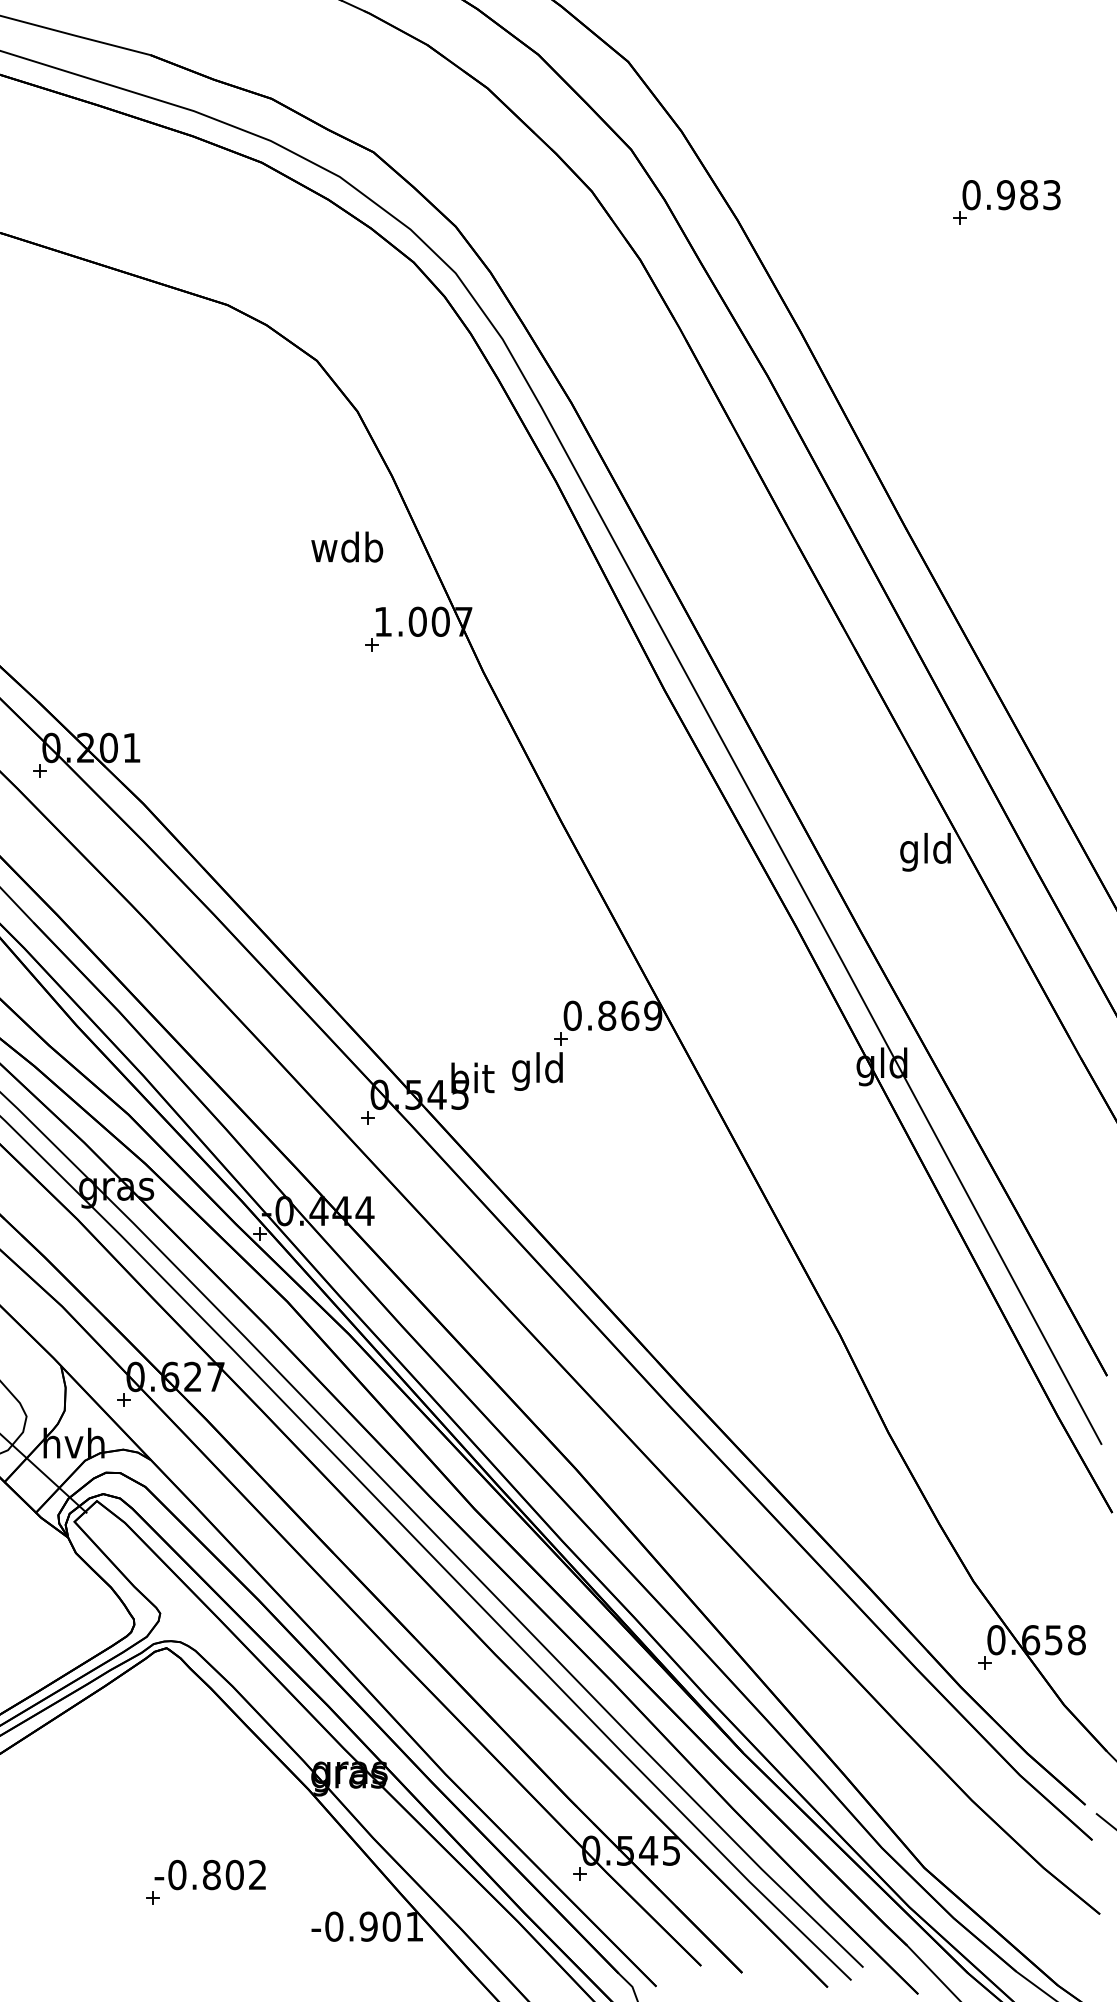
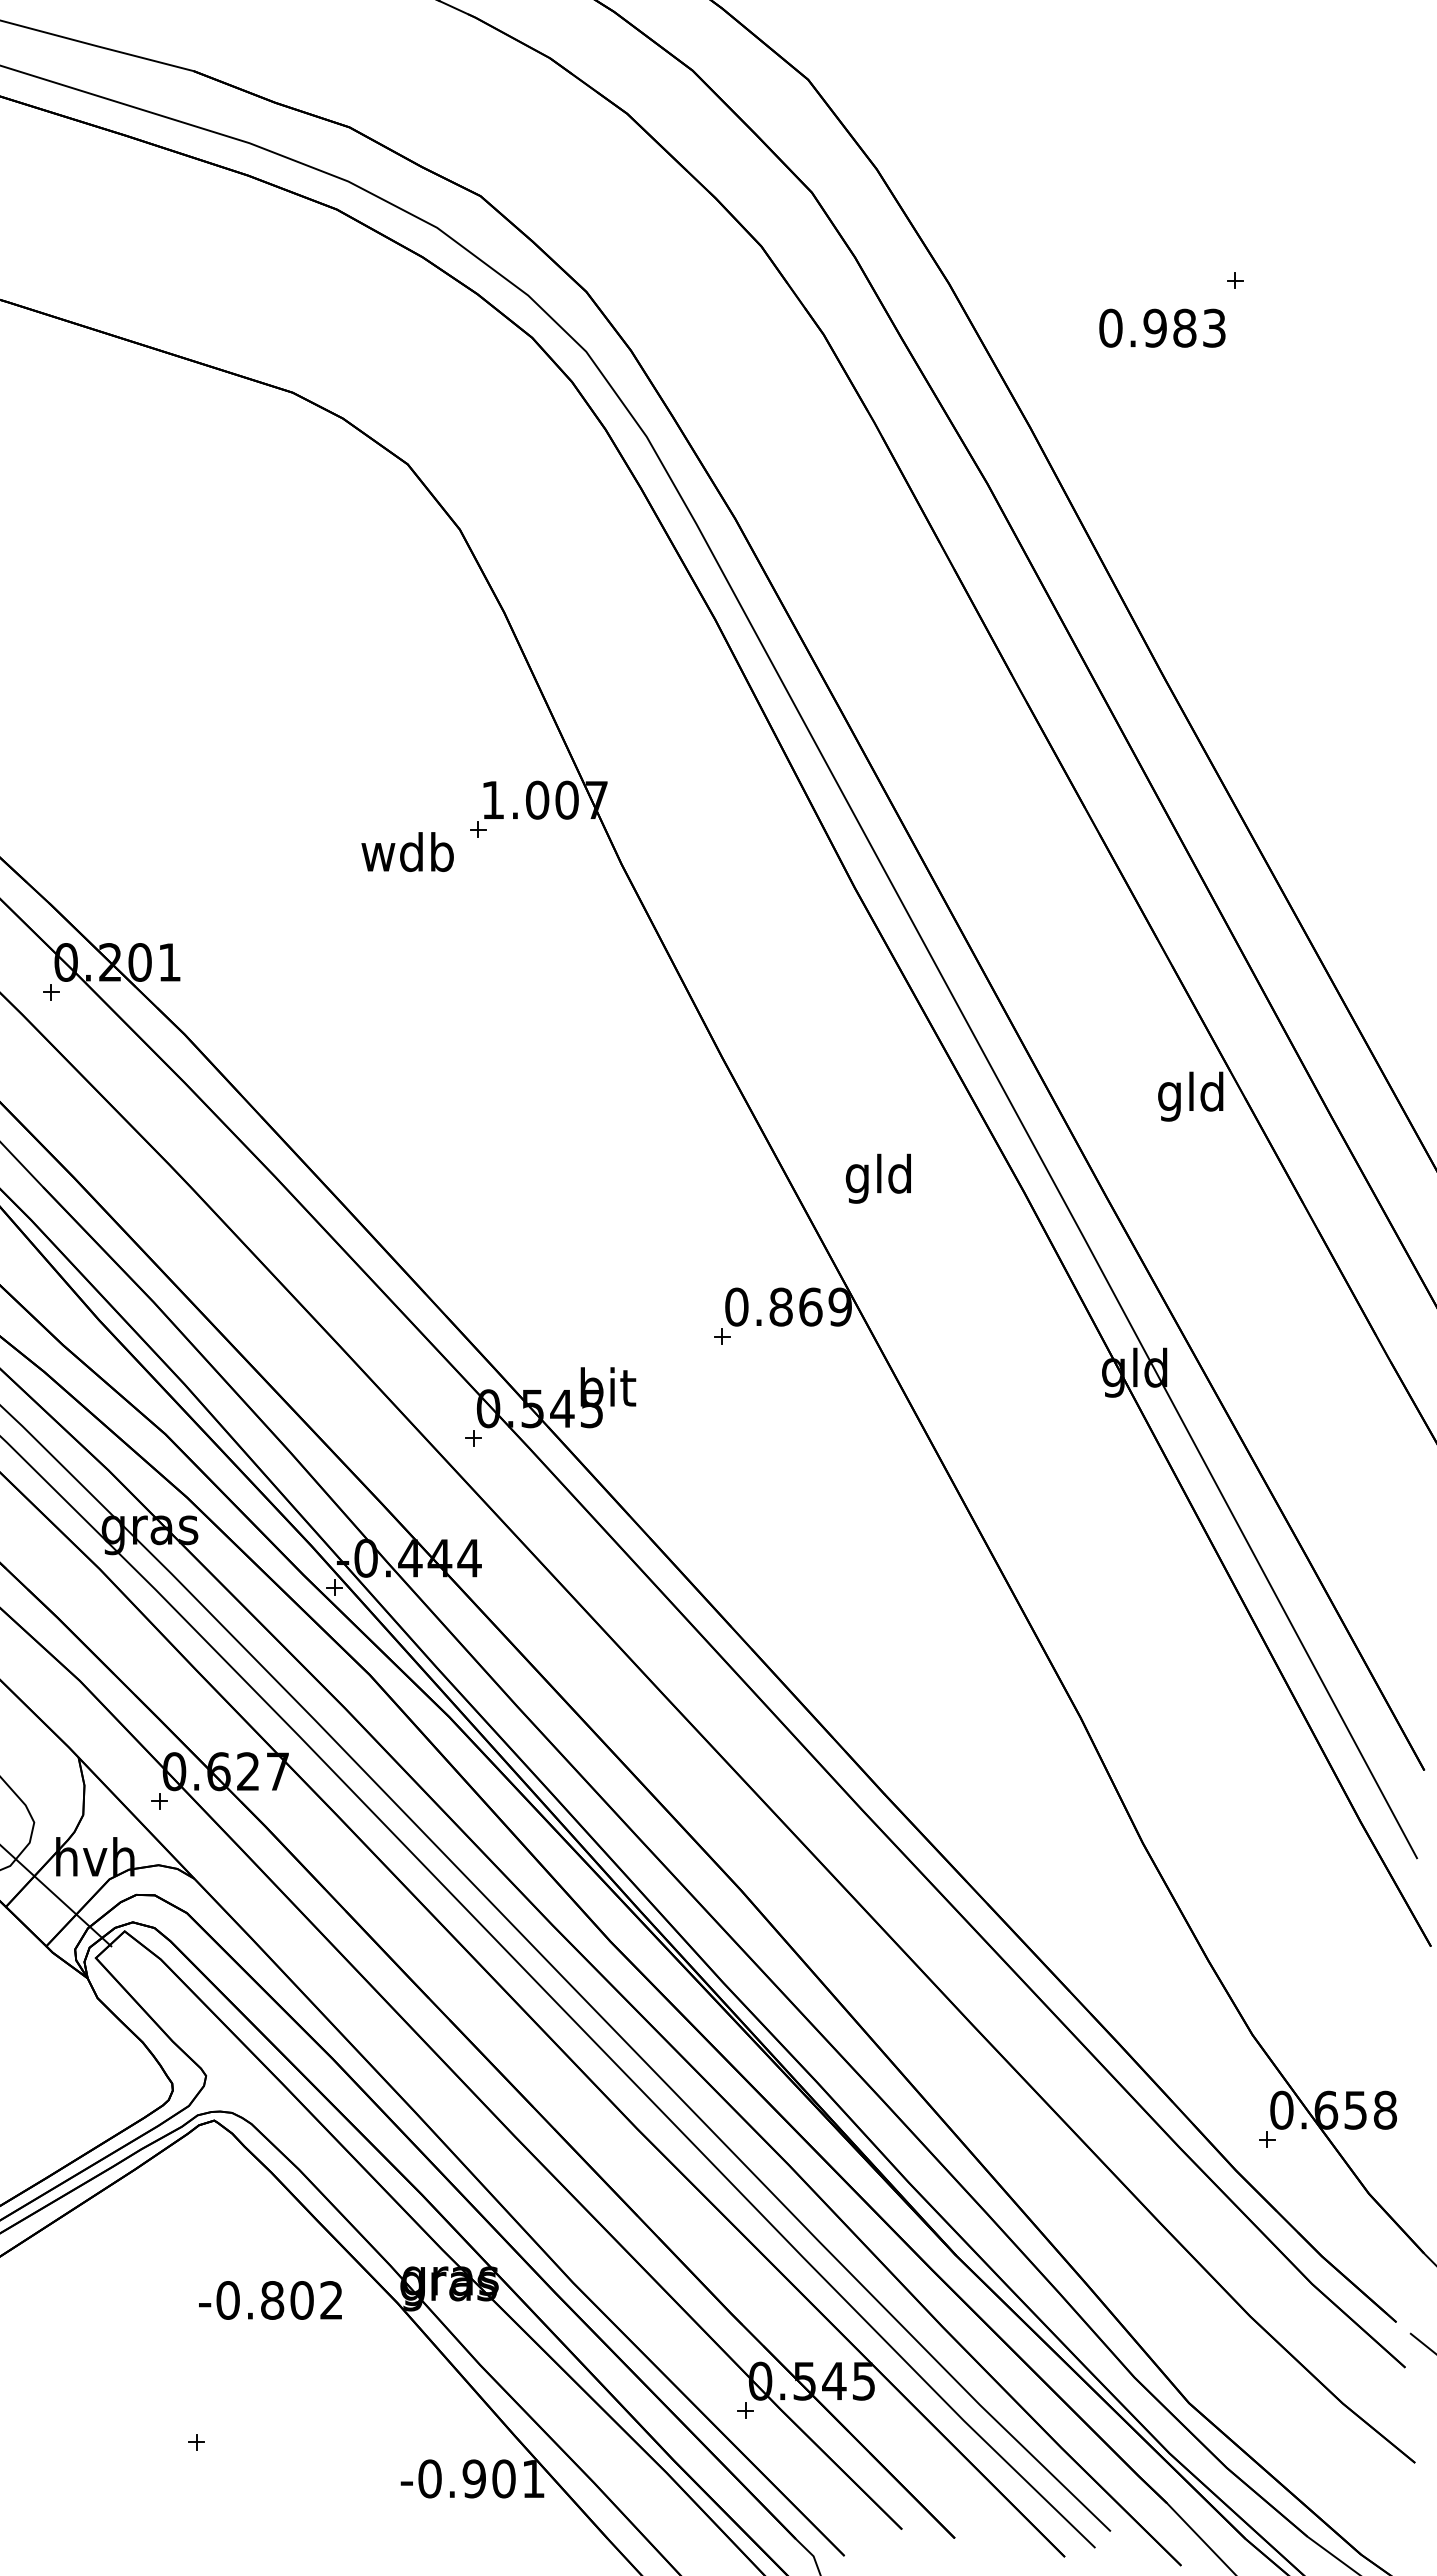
text: (1011, 194) -> (1162, 327), moved
text: (347, 546) -> (407, 851), moved
text: (536, 1071) -> (877, 1178), moved
text: (210, 1875) -> (270, 2300), moved

